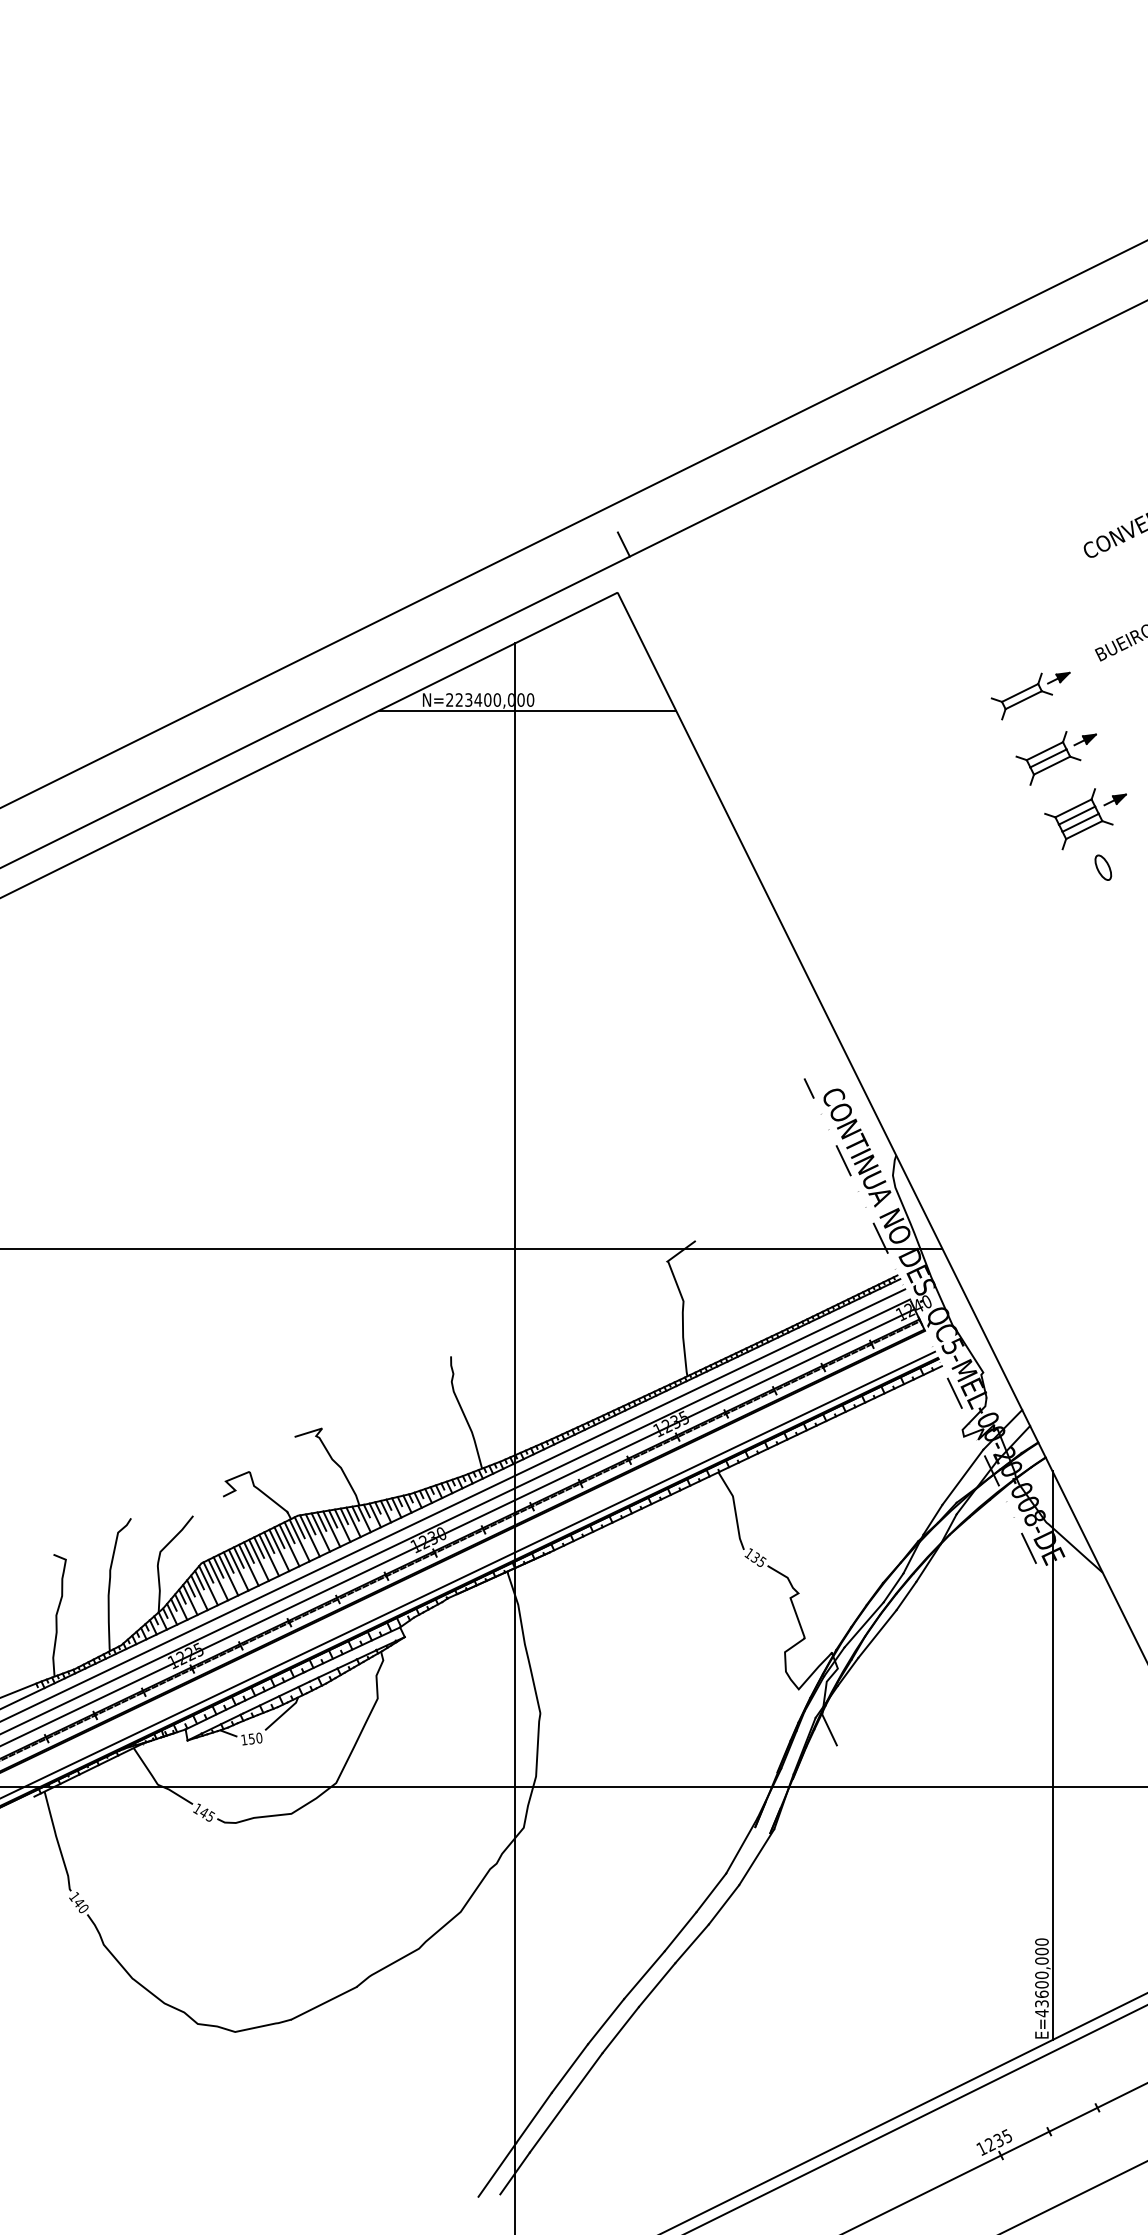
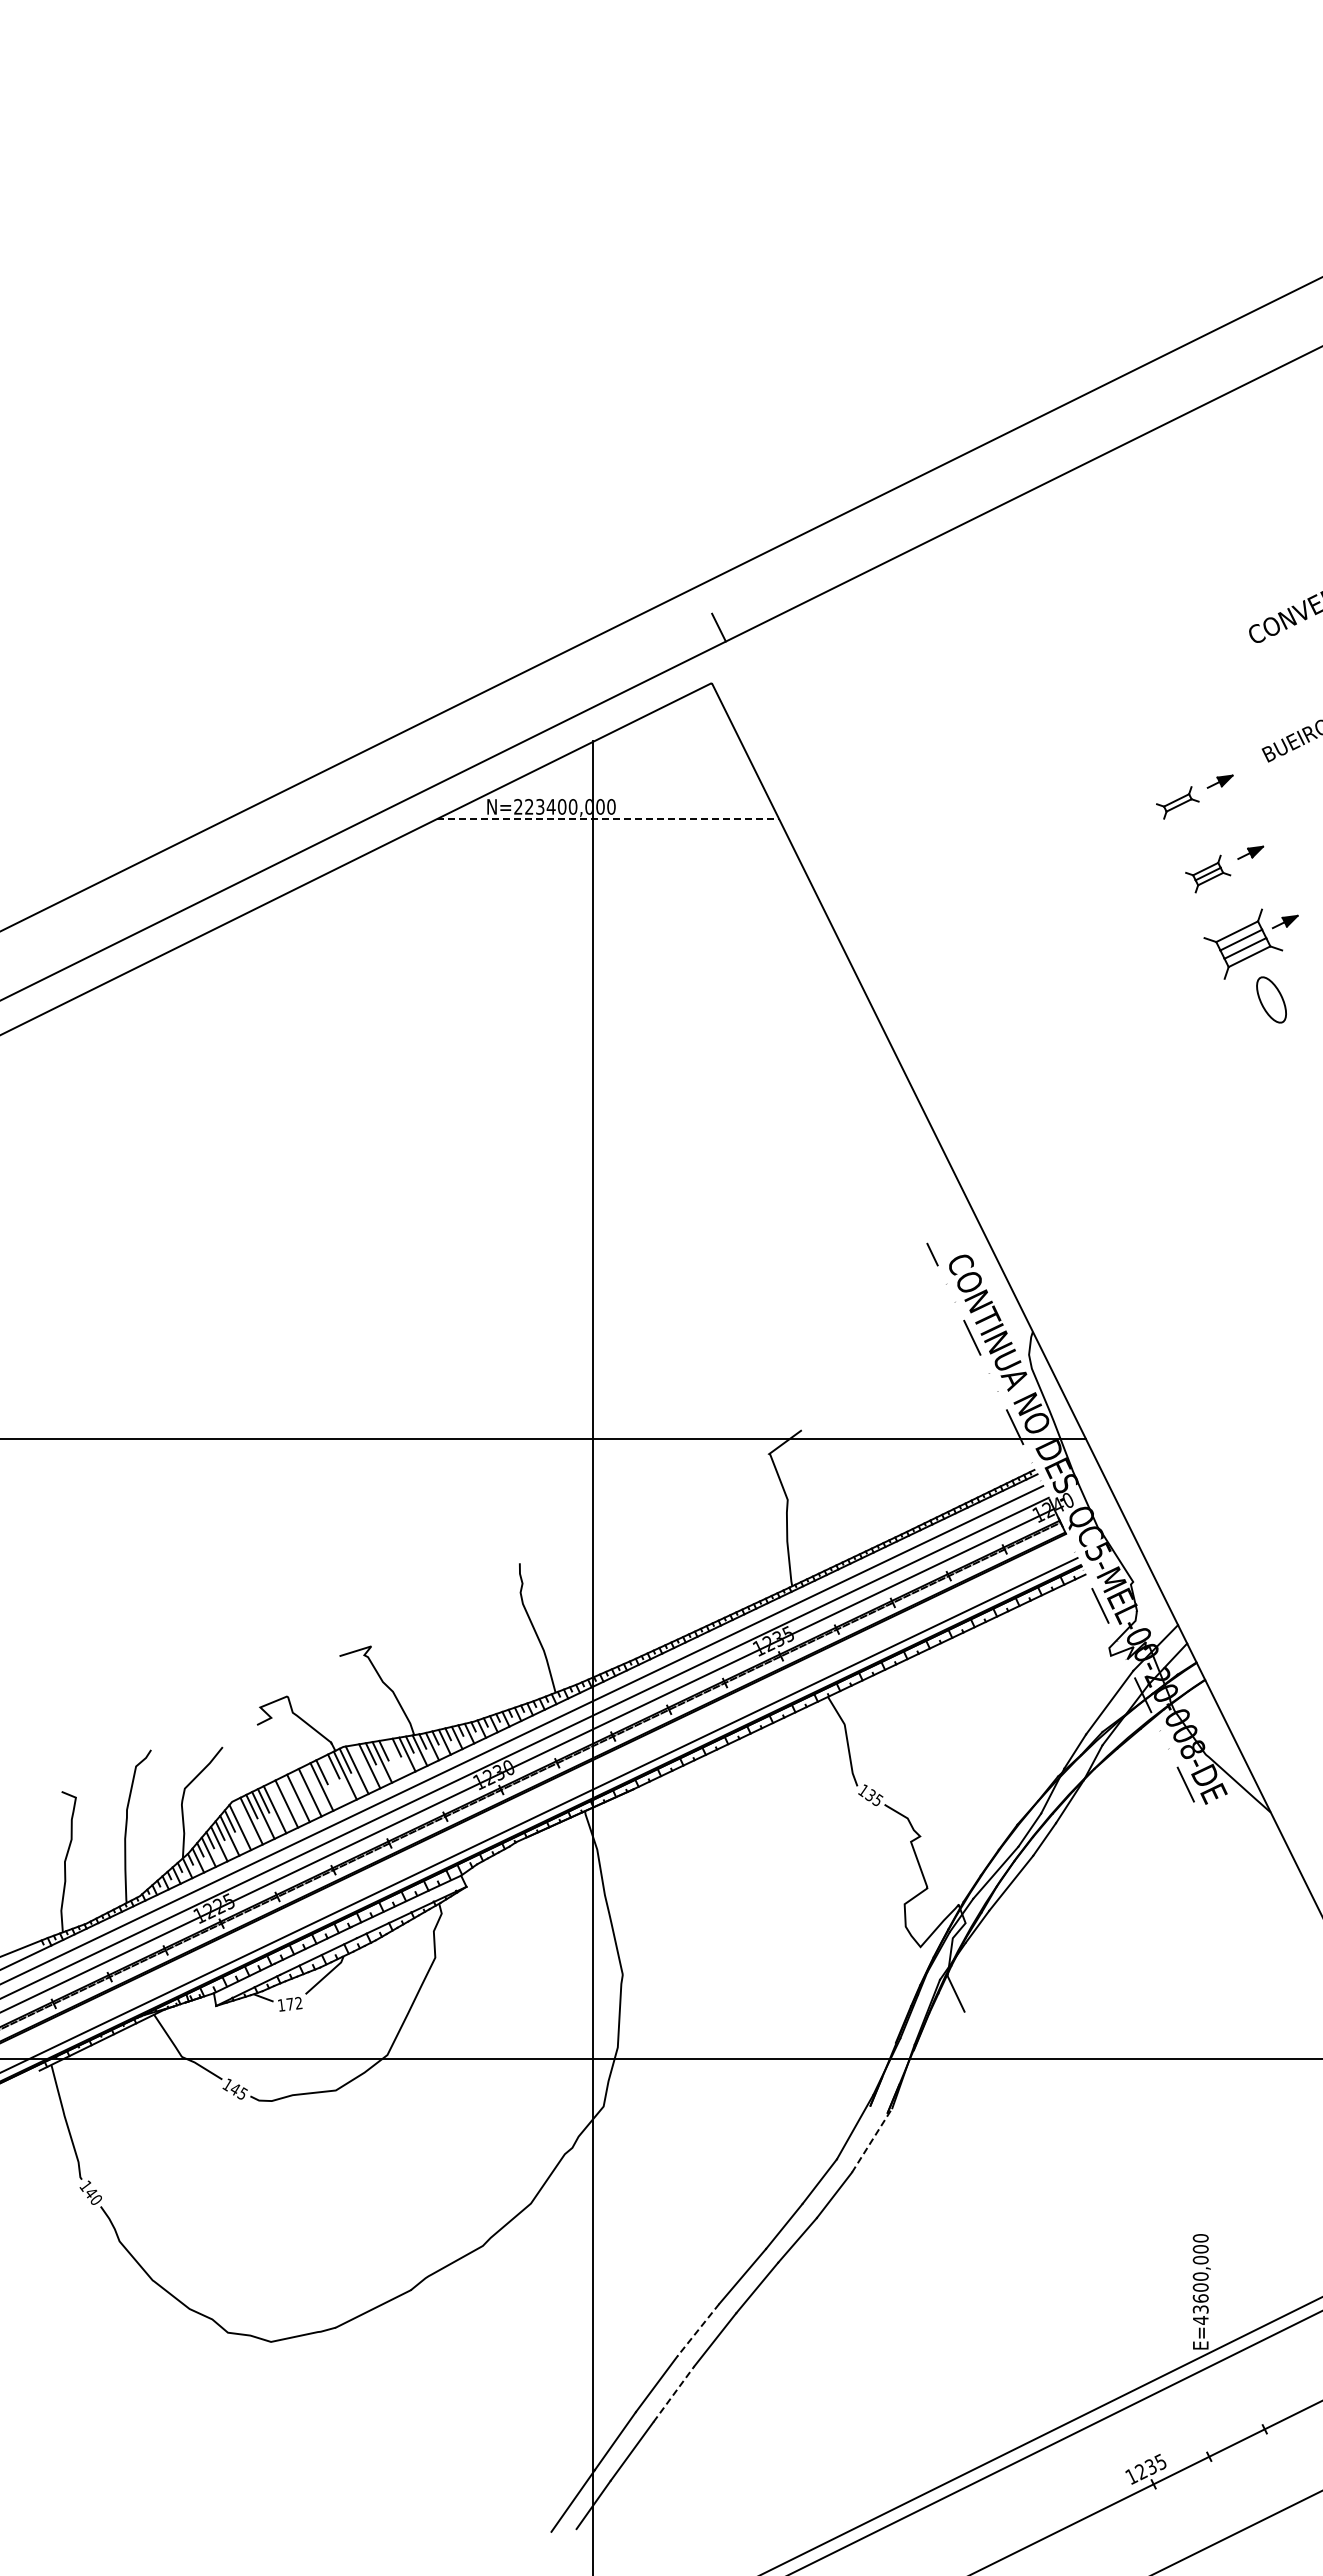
part: (1021, 696) -> (1177, 802), size x0.6
line: (528, 710) -> (608, 819), solid -> dashed
part: (1047, 757) -> (1207, 873), size x0.6
part: (1103, 868) -> (1271, 1000), size x1.6
line: (310, 1524) -> (357, 1756), removed
line: (342, 1525) -> (394, 1758), removed
line: (269, 1542) -> (310, 1777), removed
line: (289, 1545) -> (333, 1781), removed
line: (259, 1547) -> (298, 1783), removed
line: (248, 1552) -> (286, 1789), removed
line: (238, 1556) -> (274, 1794), removed
line: (207, 1571) -> (239, 1811), removed
text: (255, 1738) -> (294, 2003), 150 -> 172
line: (1052, 1755) -> (1212, 2023), removed
line: (757, 1857) -> (872, 2140), solid -> dashed
line: (606, 2022) -> (698, 2330), solid -> dashed
line: (584, 2077) -> (673, 2394), solid -> dashed

